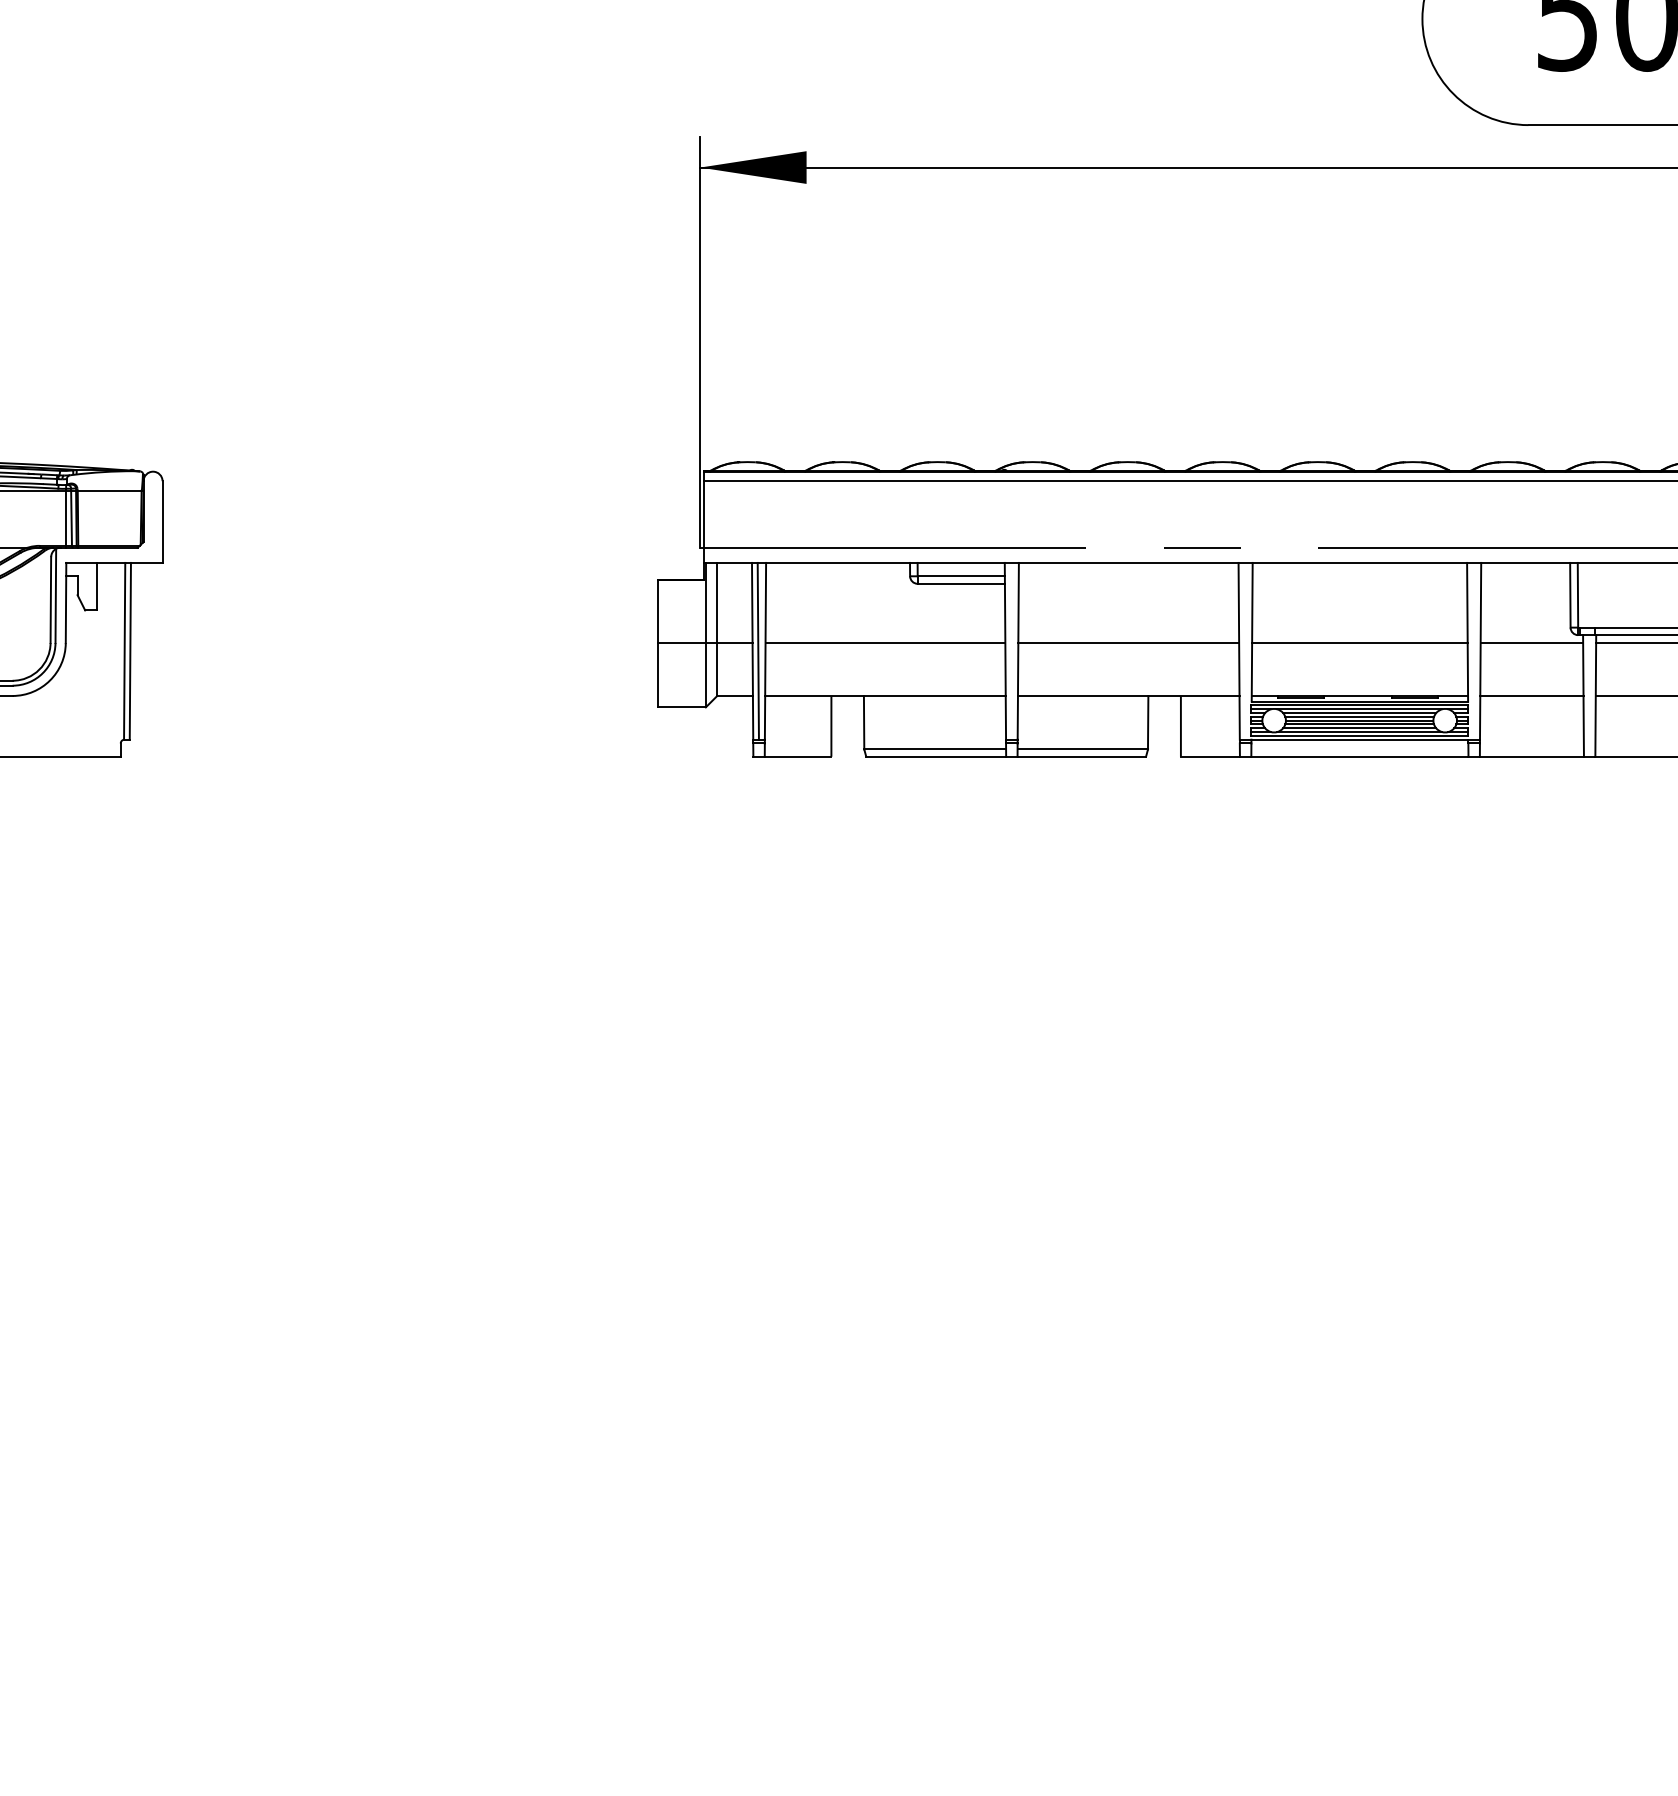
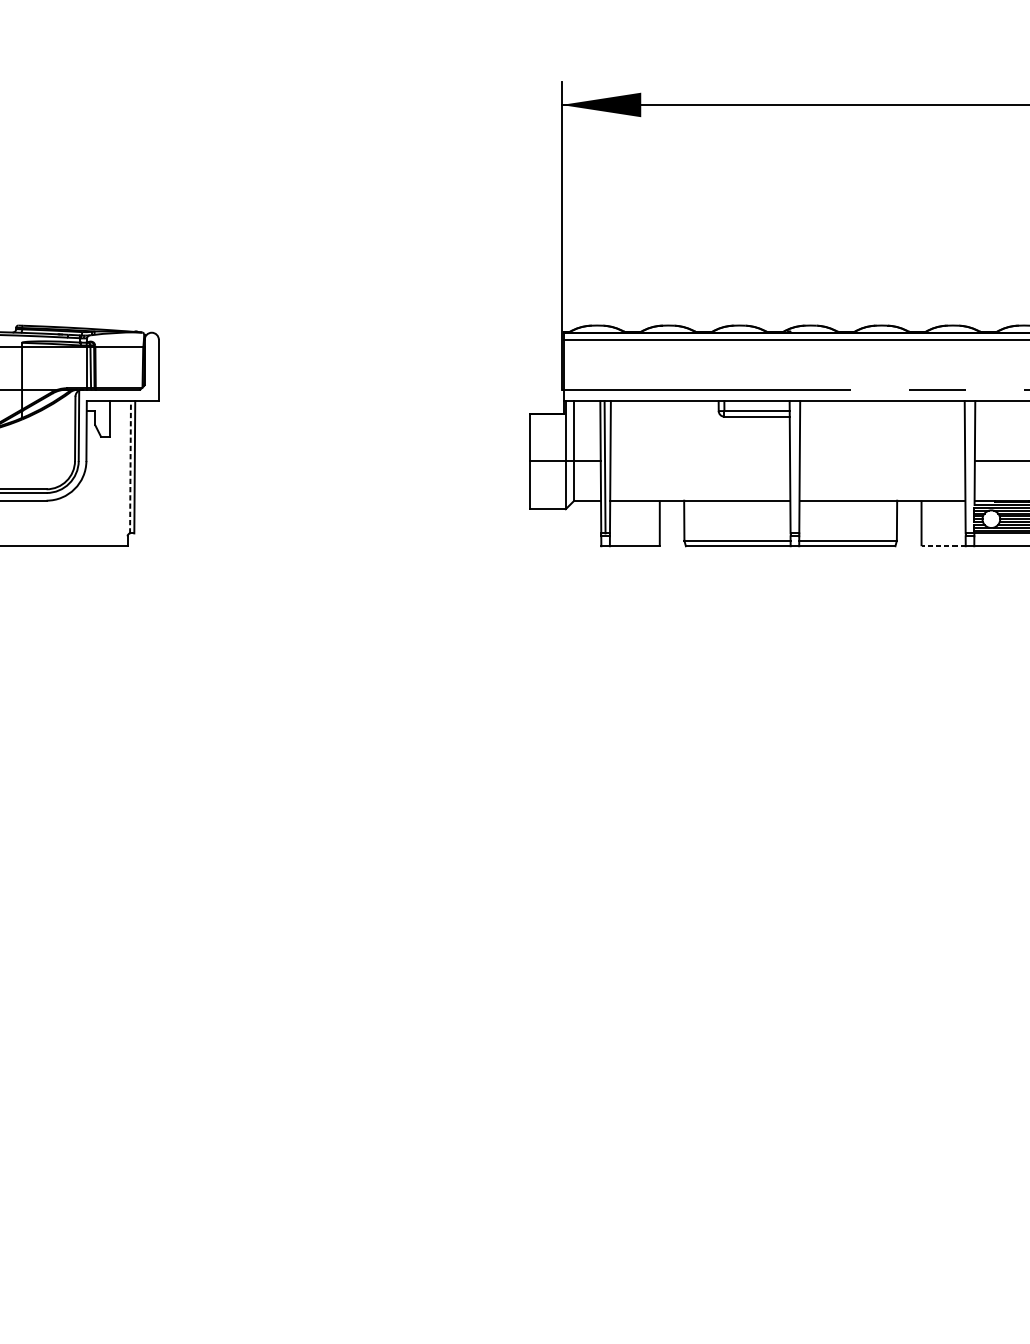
line: (885, 643) -> (700, 461), removed
line: (1128, 643) -> (882, 461), removed
line: (124, 650) -> (130, 466), solid -> dashed
line: (1210, 756) -> (943, 546), solid -> dashed

